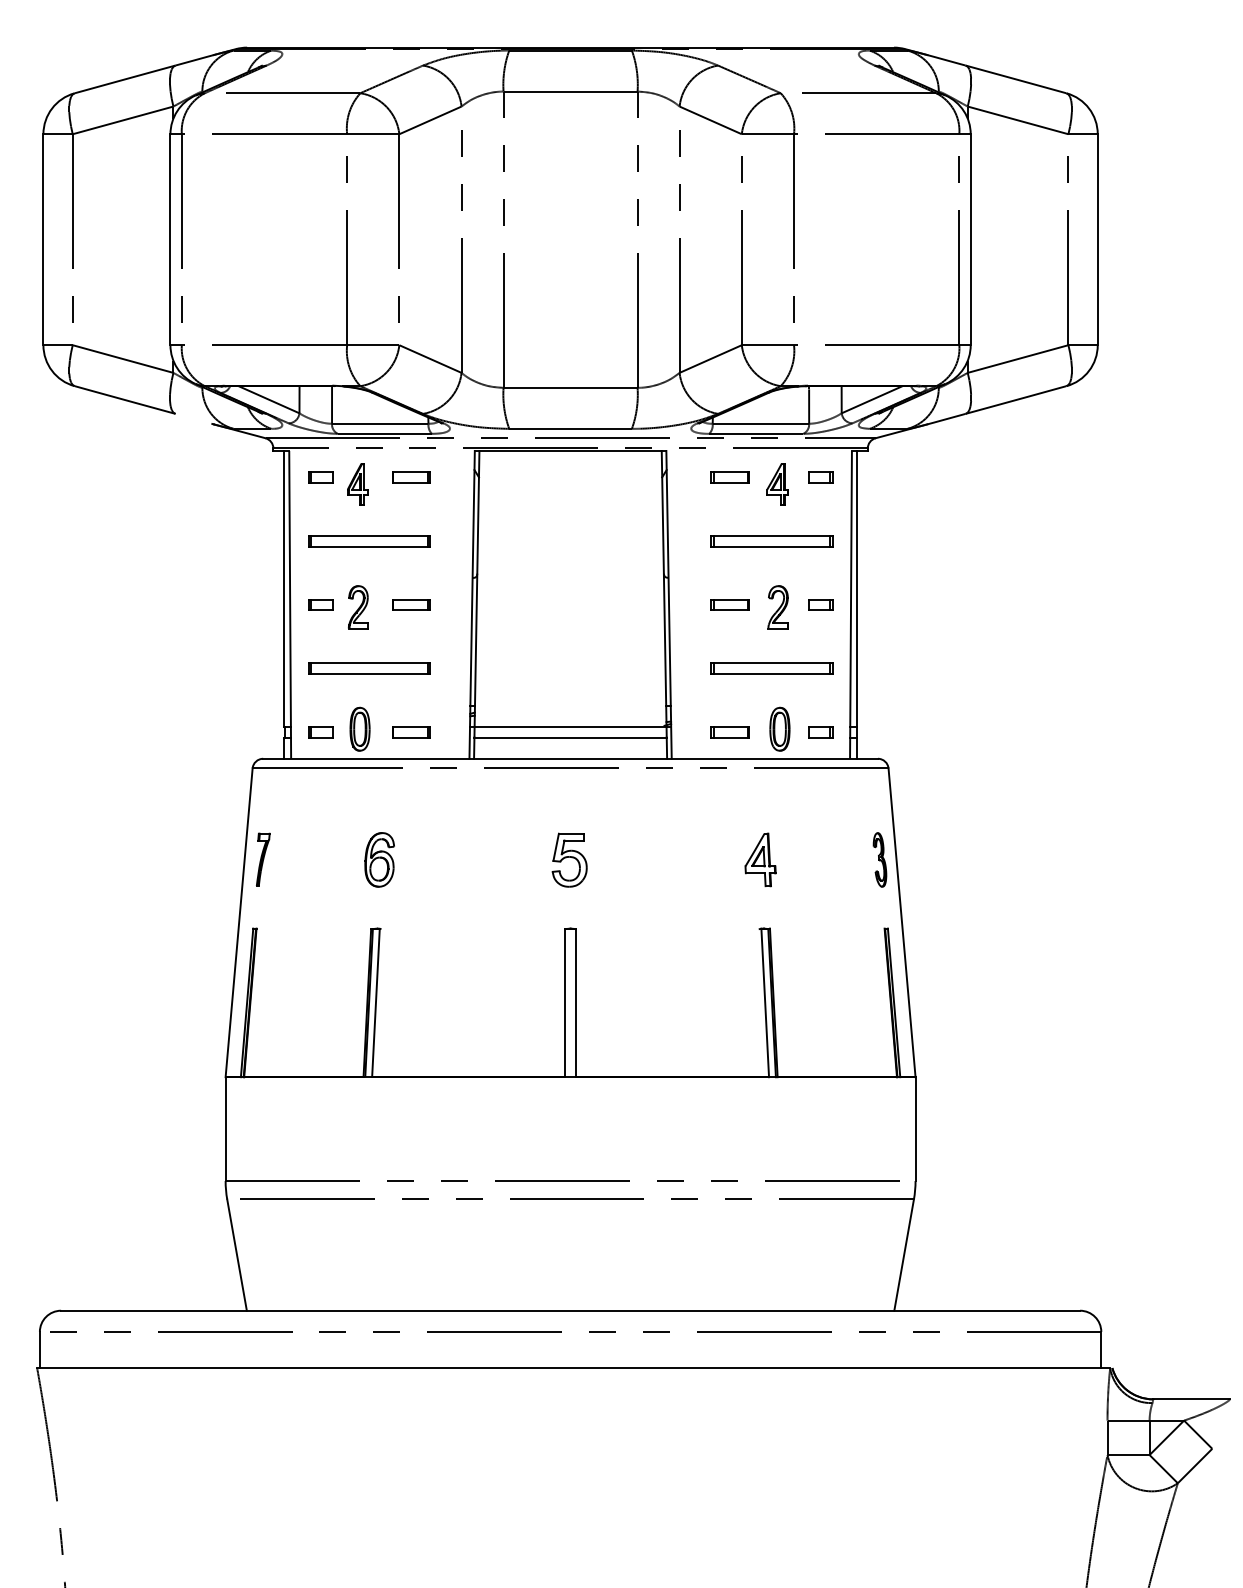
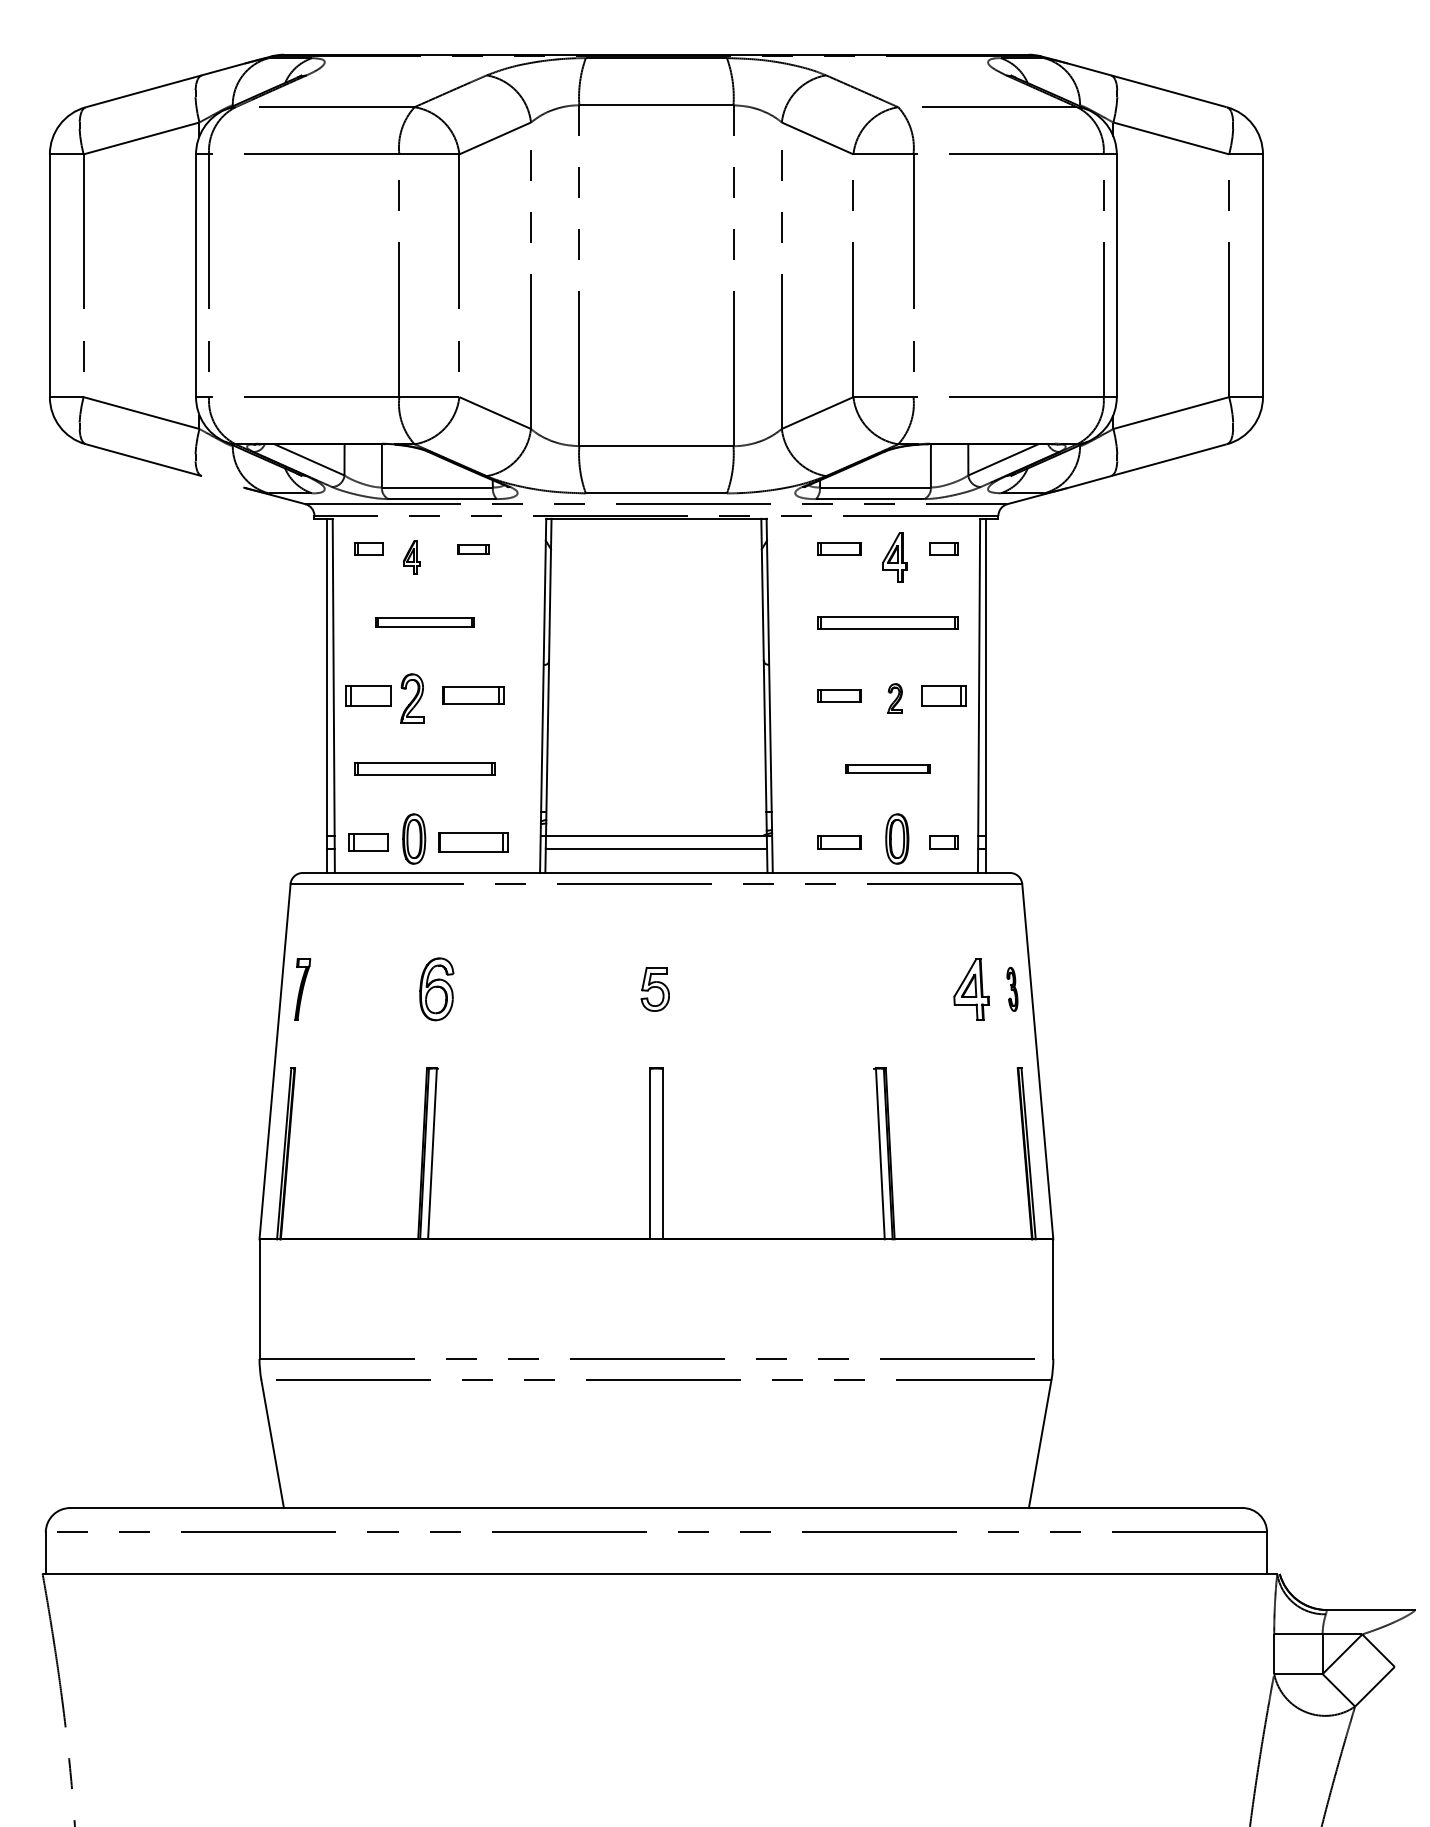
part: (411, 477) -> (473, 549), size x0.7
part: (357, 484) -> (411, 557), size x0.7
part: (369, 541) -> (425, 622), size x0.7
part: (320, 604) -> (368, 695), size x1.6
part: (411, 604) -> (473, 695), size x1.4
part: (820, 604) -> (943, 695), size x1.6
part: (777, 607) -> (894, 698), size x0.6
part: (771, 668) -> (887, 769), size x0.6
part: (320, 732) -> (368, 842), size x1.4
part: (411, 732) -> (473, 842), size x1.6
part: (569, 859) -> (655, 988), size x0.7
part: (760, 859) -> (971, 988), moved
part: (879, 859) -> (1011, 988), size x0.7

